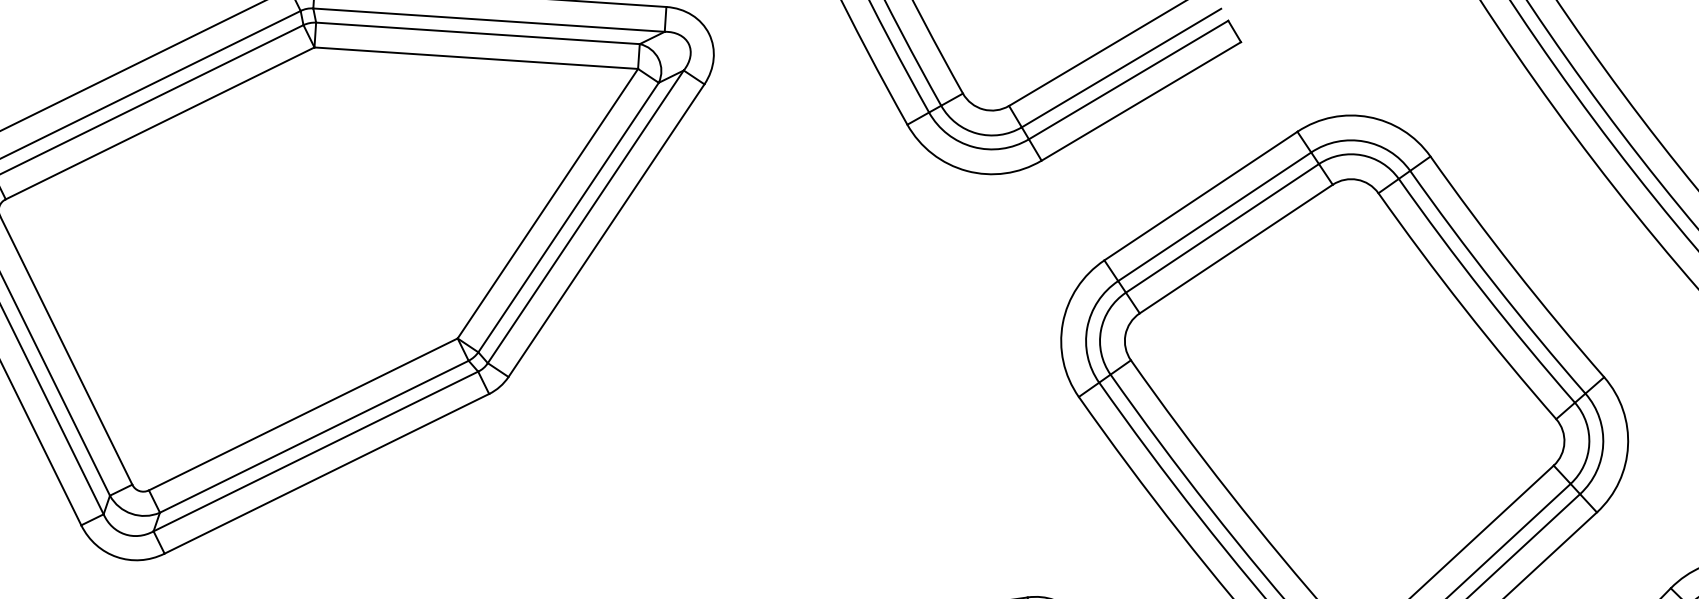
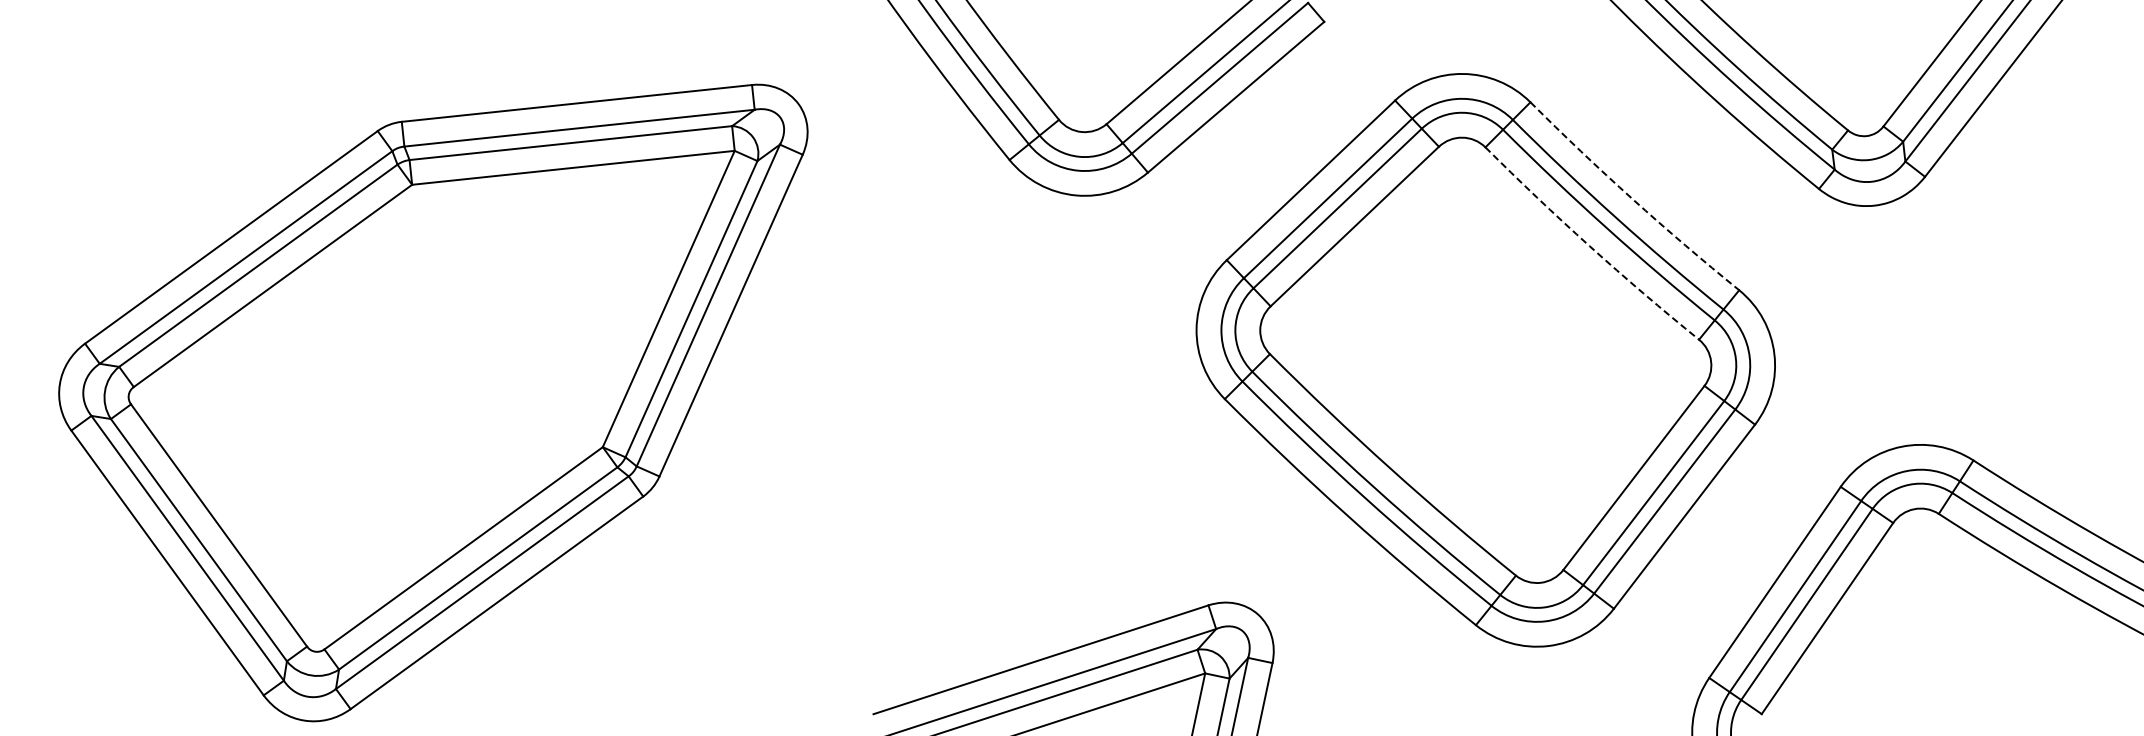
arc: (1514, 268) -> (1632, 198), solid -> dashed
arc: (1464, 308) -> (1589, 246), solid -> dashed

